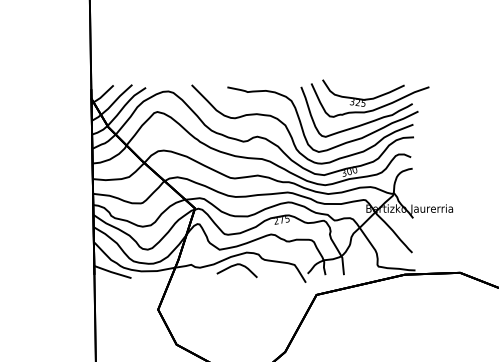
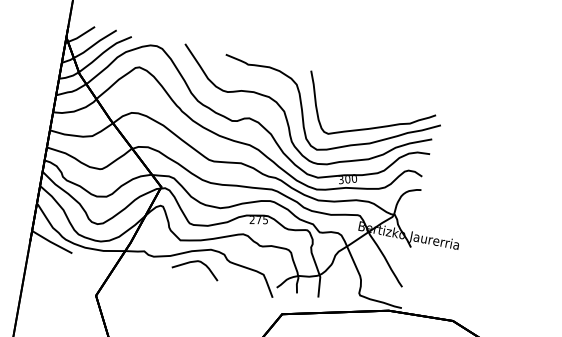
part: (369, 98) -> (387, 99), removed

